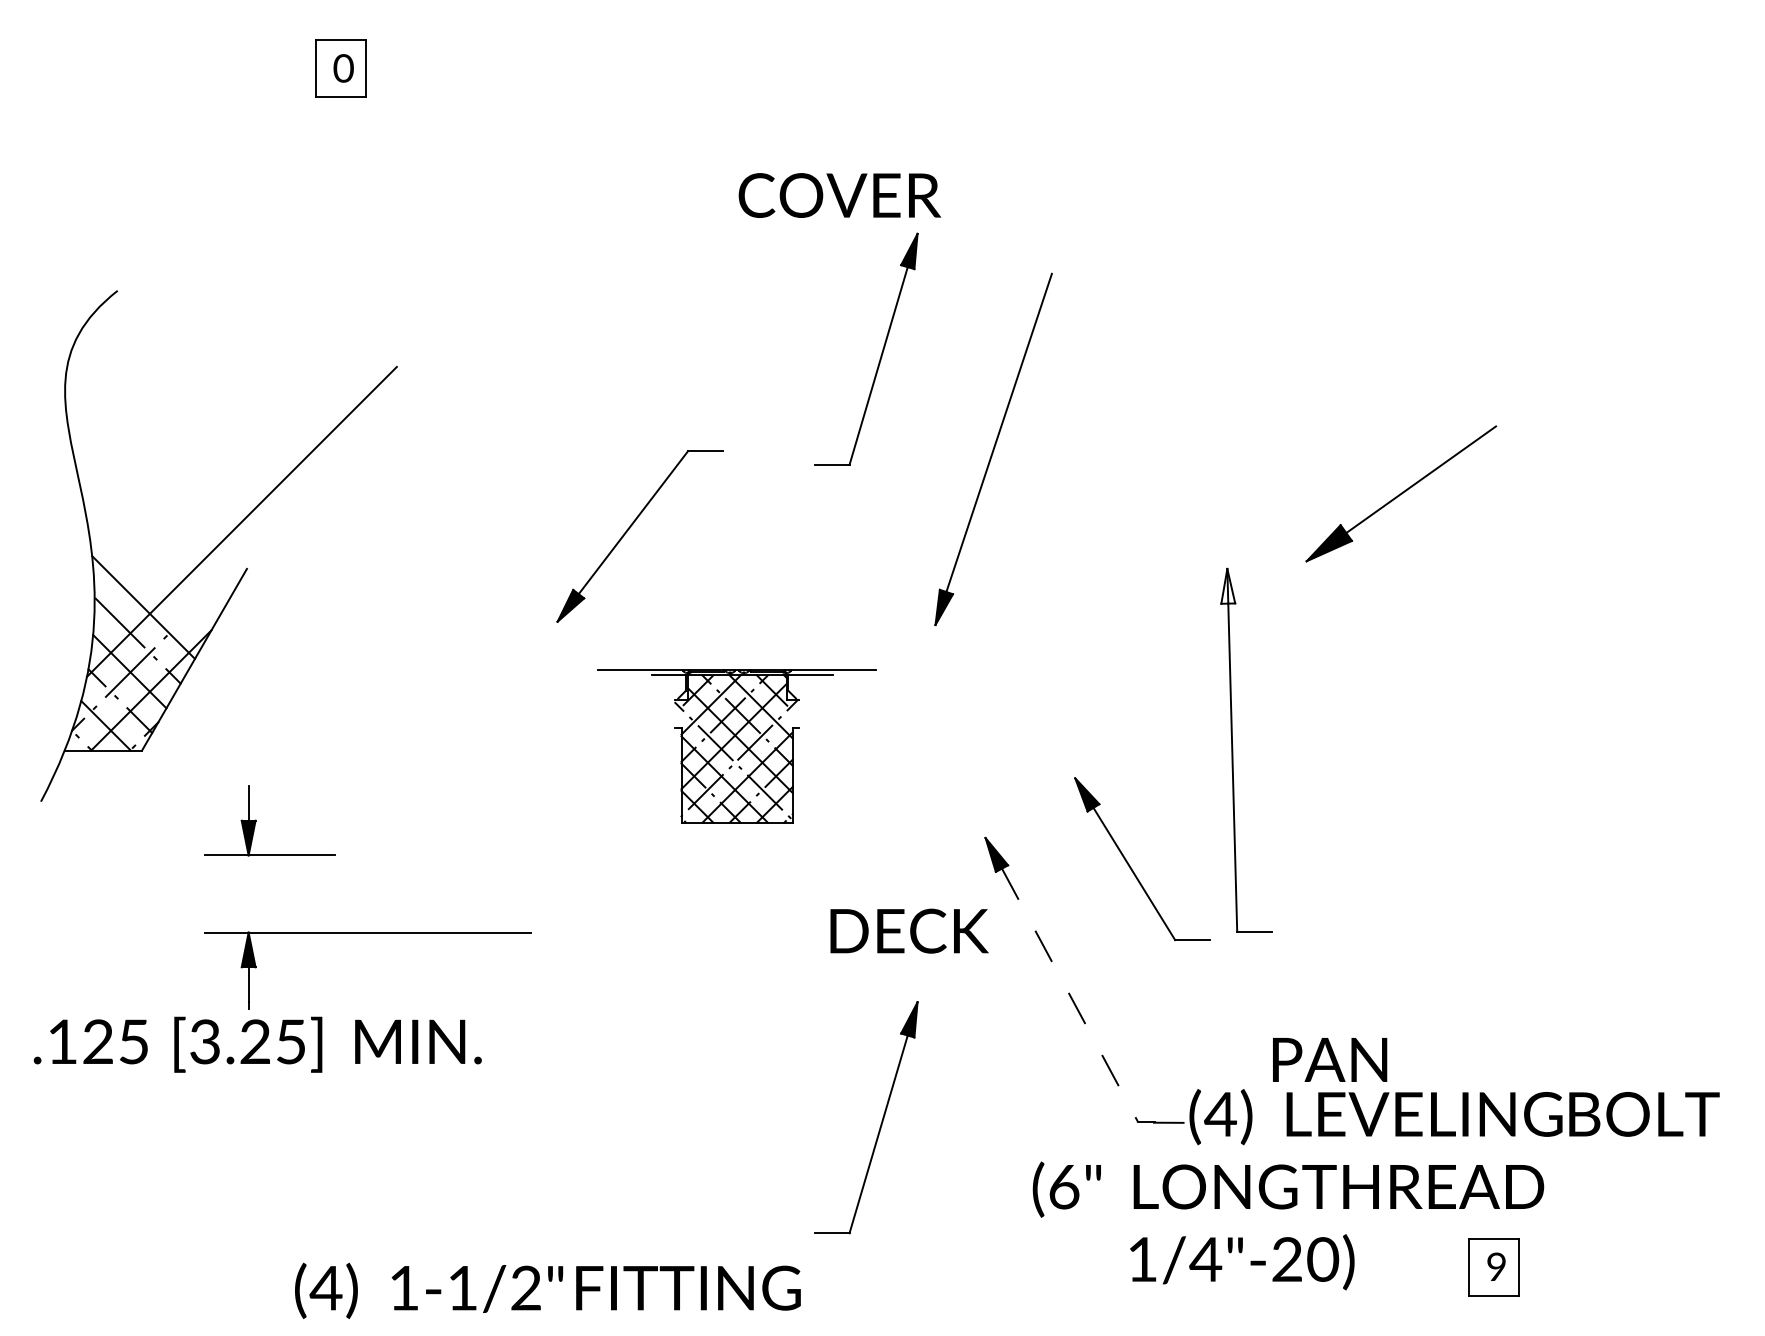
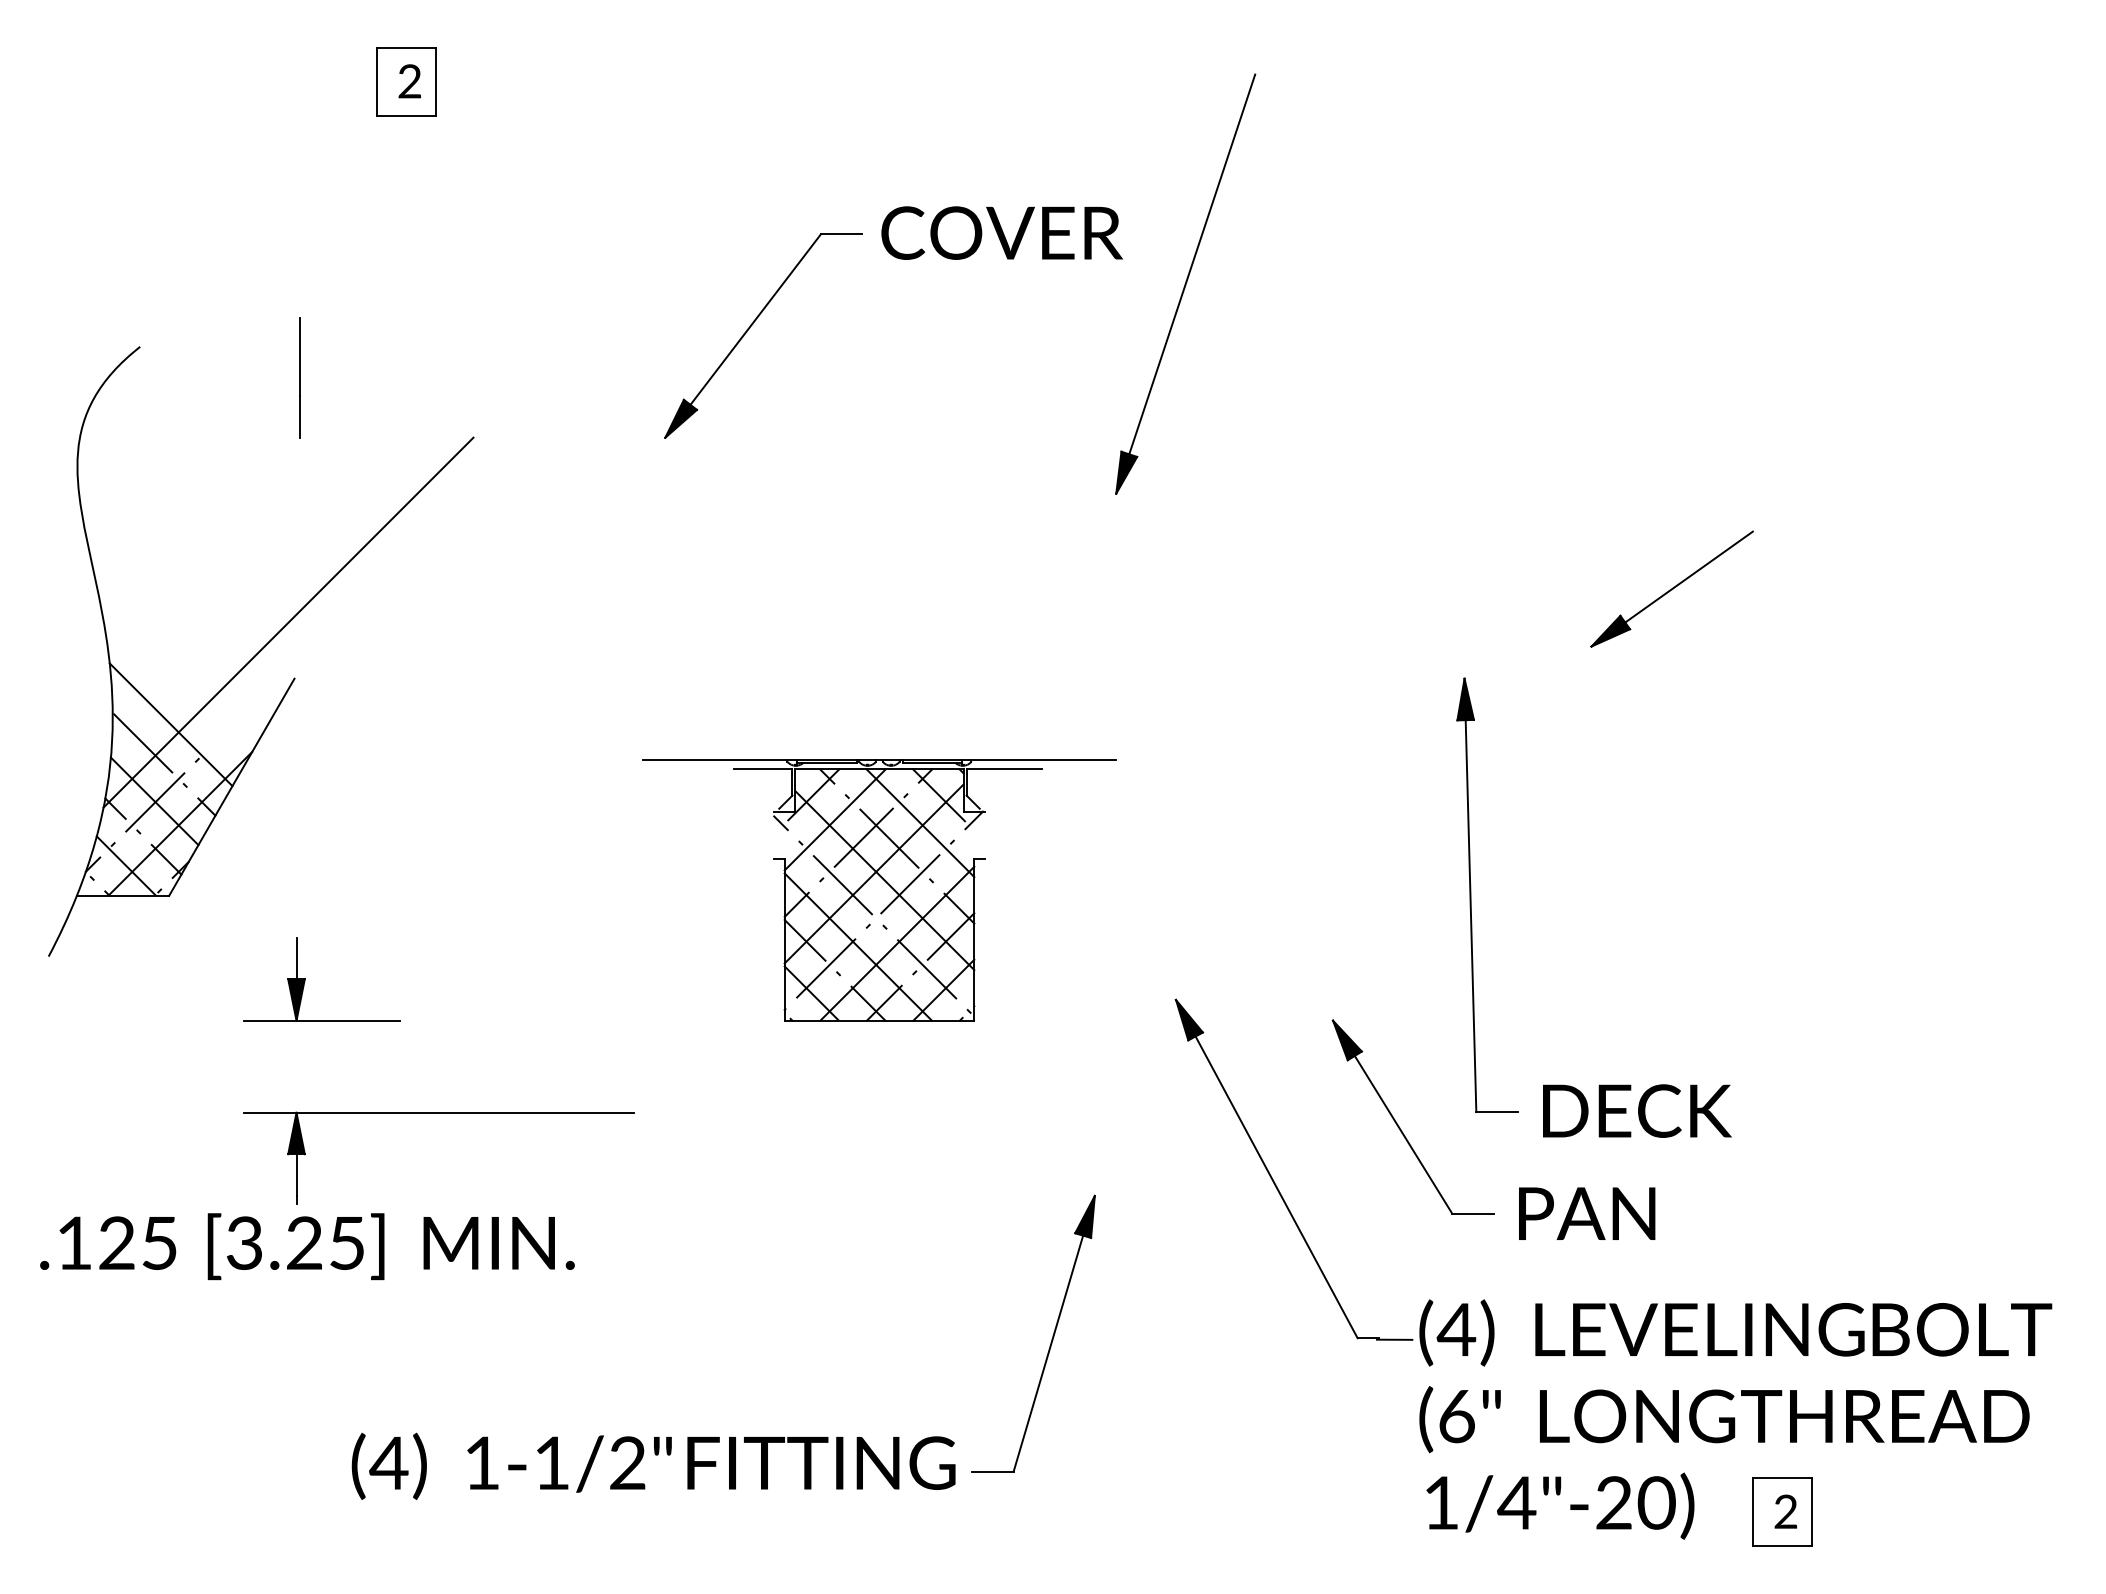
text: (343, 68) -> (409, 81), 0 -> 2
line: (251, 316) -> (299, 377), added
part: (881, 353) -> (1051, 421), removed
part: (993, 448) -> (1185, 283), moved
part: (1400, 493) -> (1671, 588), size x0.71
part: (629, 530) -> (750, 328), moved
fill: (1228, 586) -> (1465, 699), added
part: (737, 746) -> (879, 890), size x1.43
part: (1130, 865) -> (1398, 1124), moved
text: (909, 930) -> (1637, 1110), moved
line: (1069, 995) -> (1276, 1187), dashed -> solid
text: (1330, 1059) -> (1587, 1213), moved
text: (1288, 1189) -> (1724, 1419), moved
text: (1242, 1261) -> (1560, 1505), moved
text: (1496, 1266) -> (1785, 1511), 9 -> 2
text: (547, 1290) -> (653, 1465), moved

